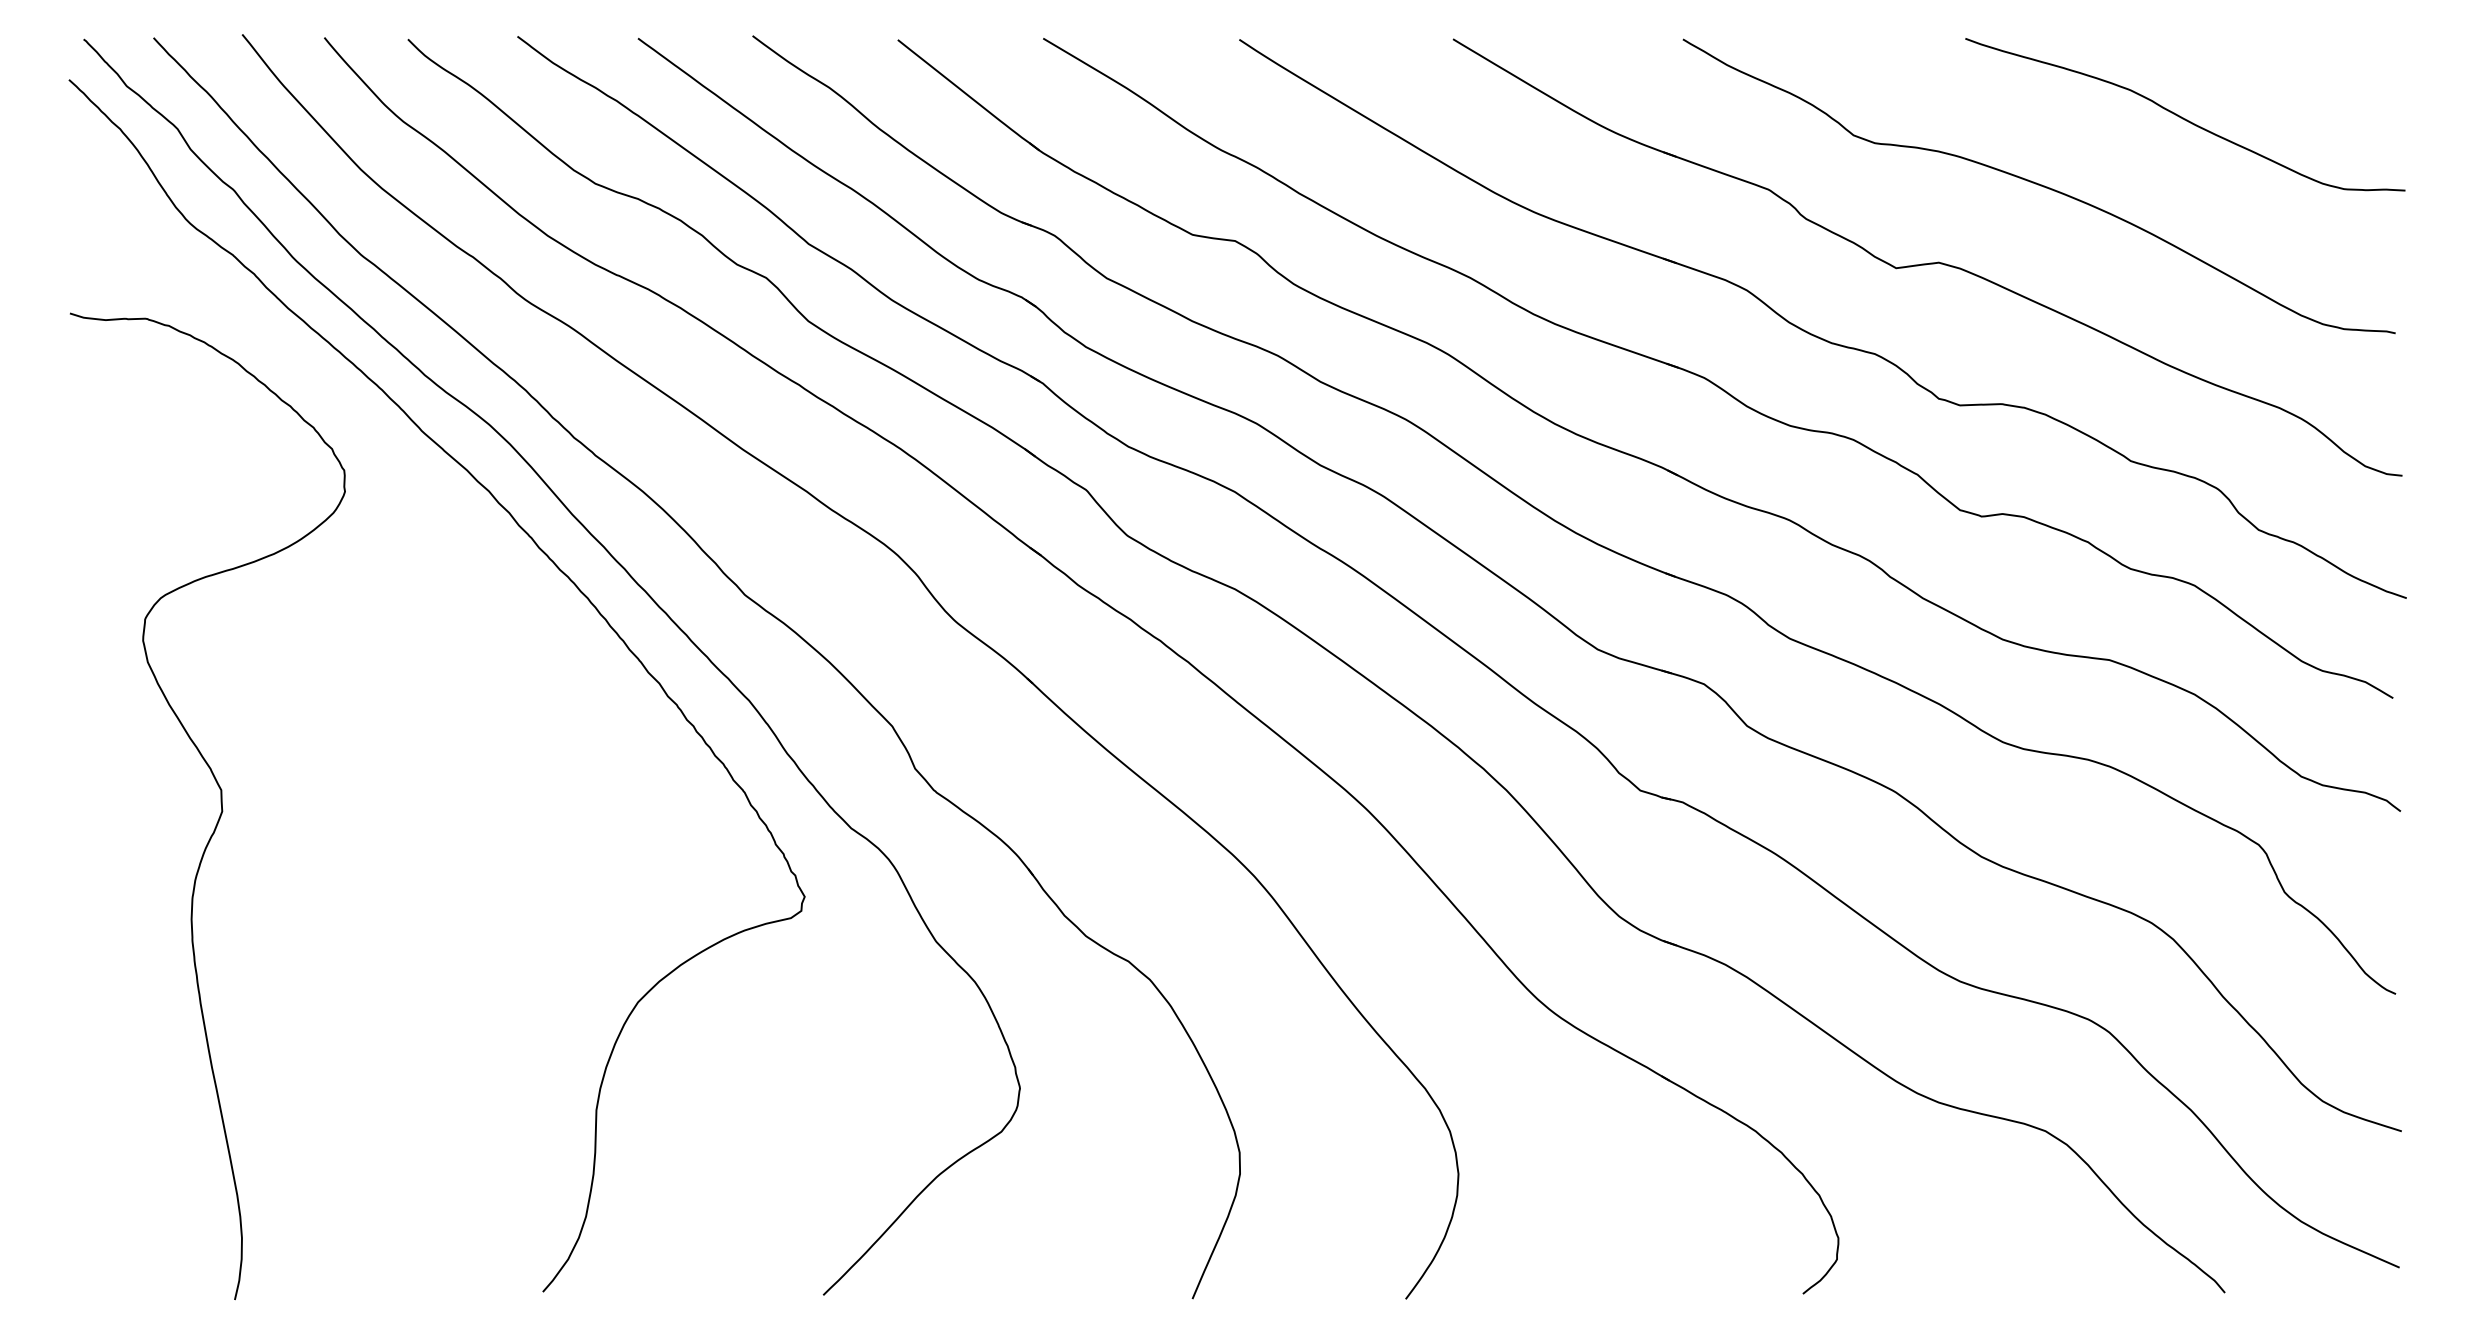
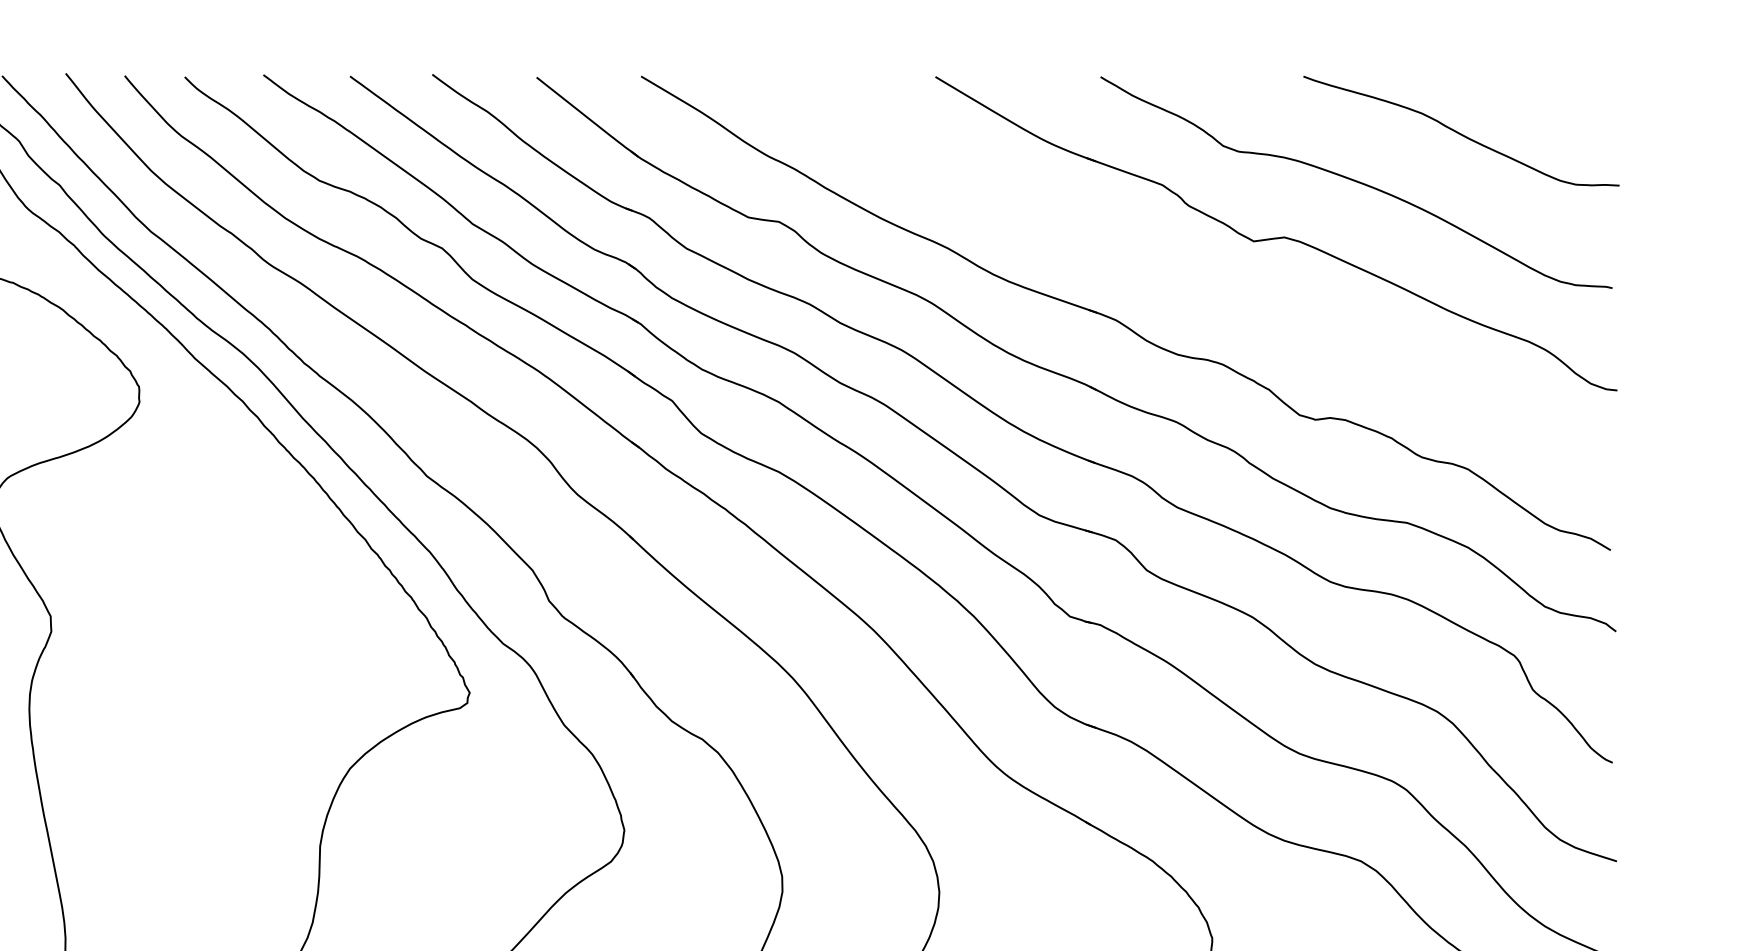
part: (1814, 334) -> (1195, 289), removed

